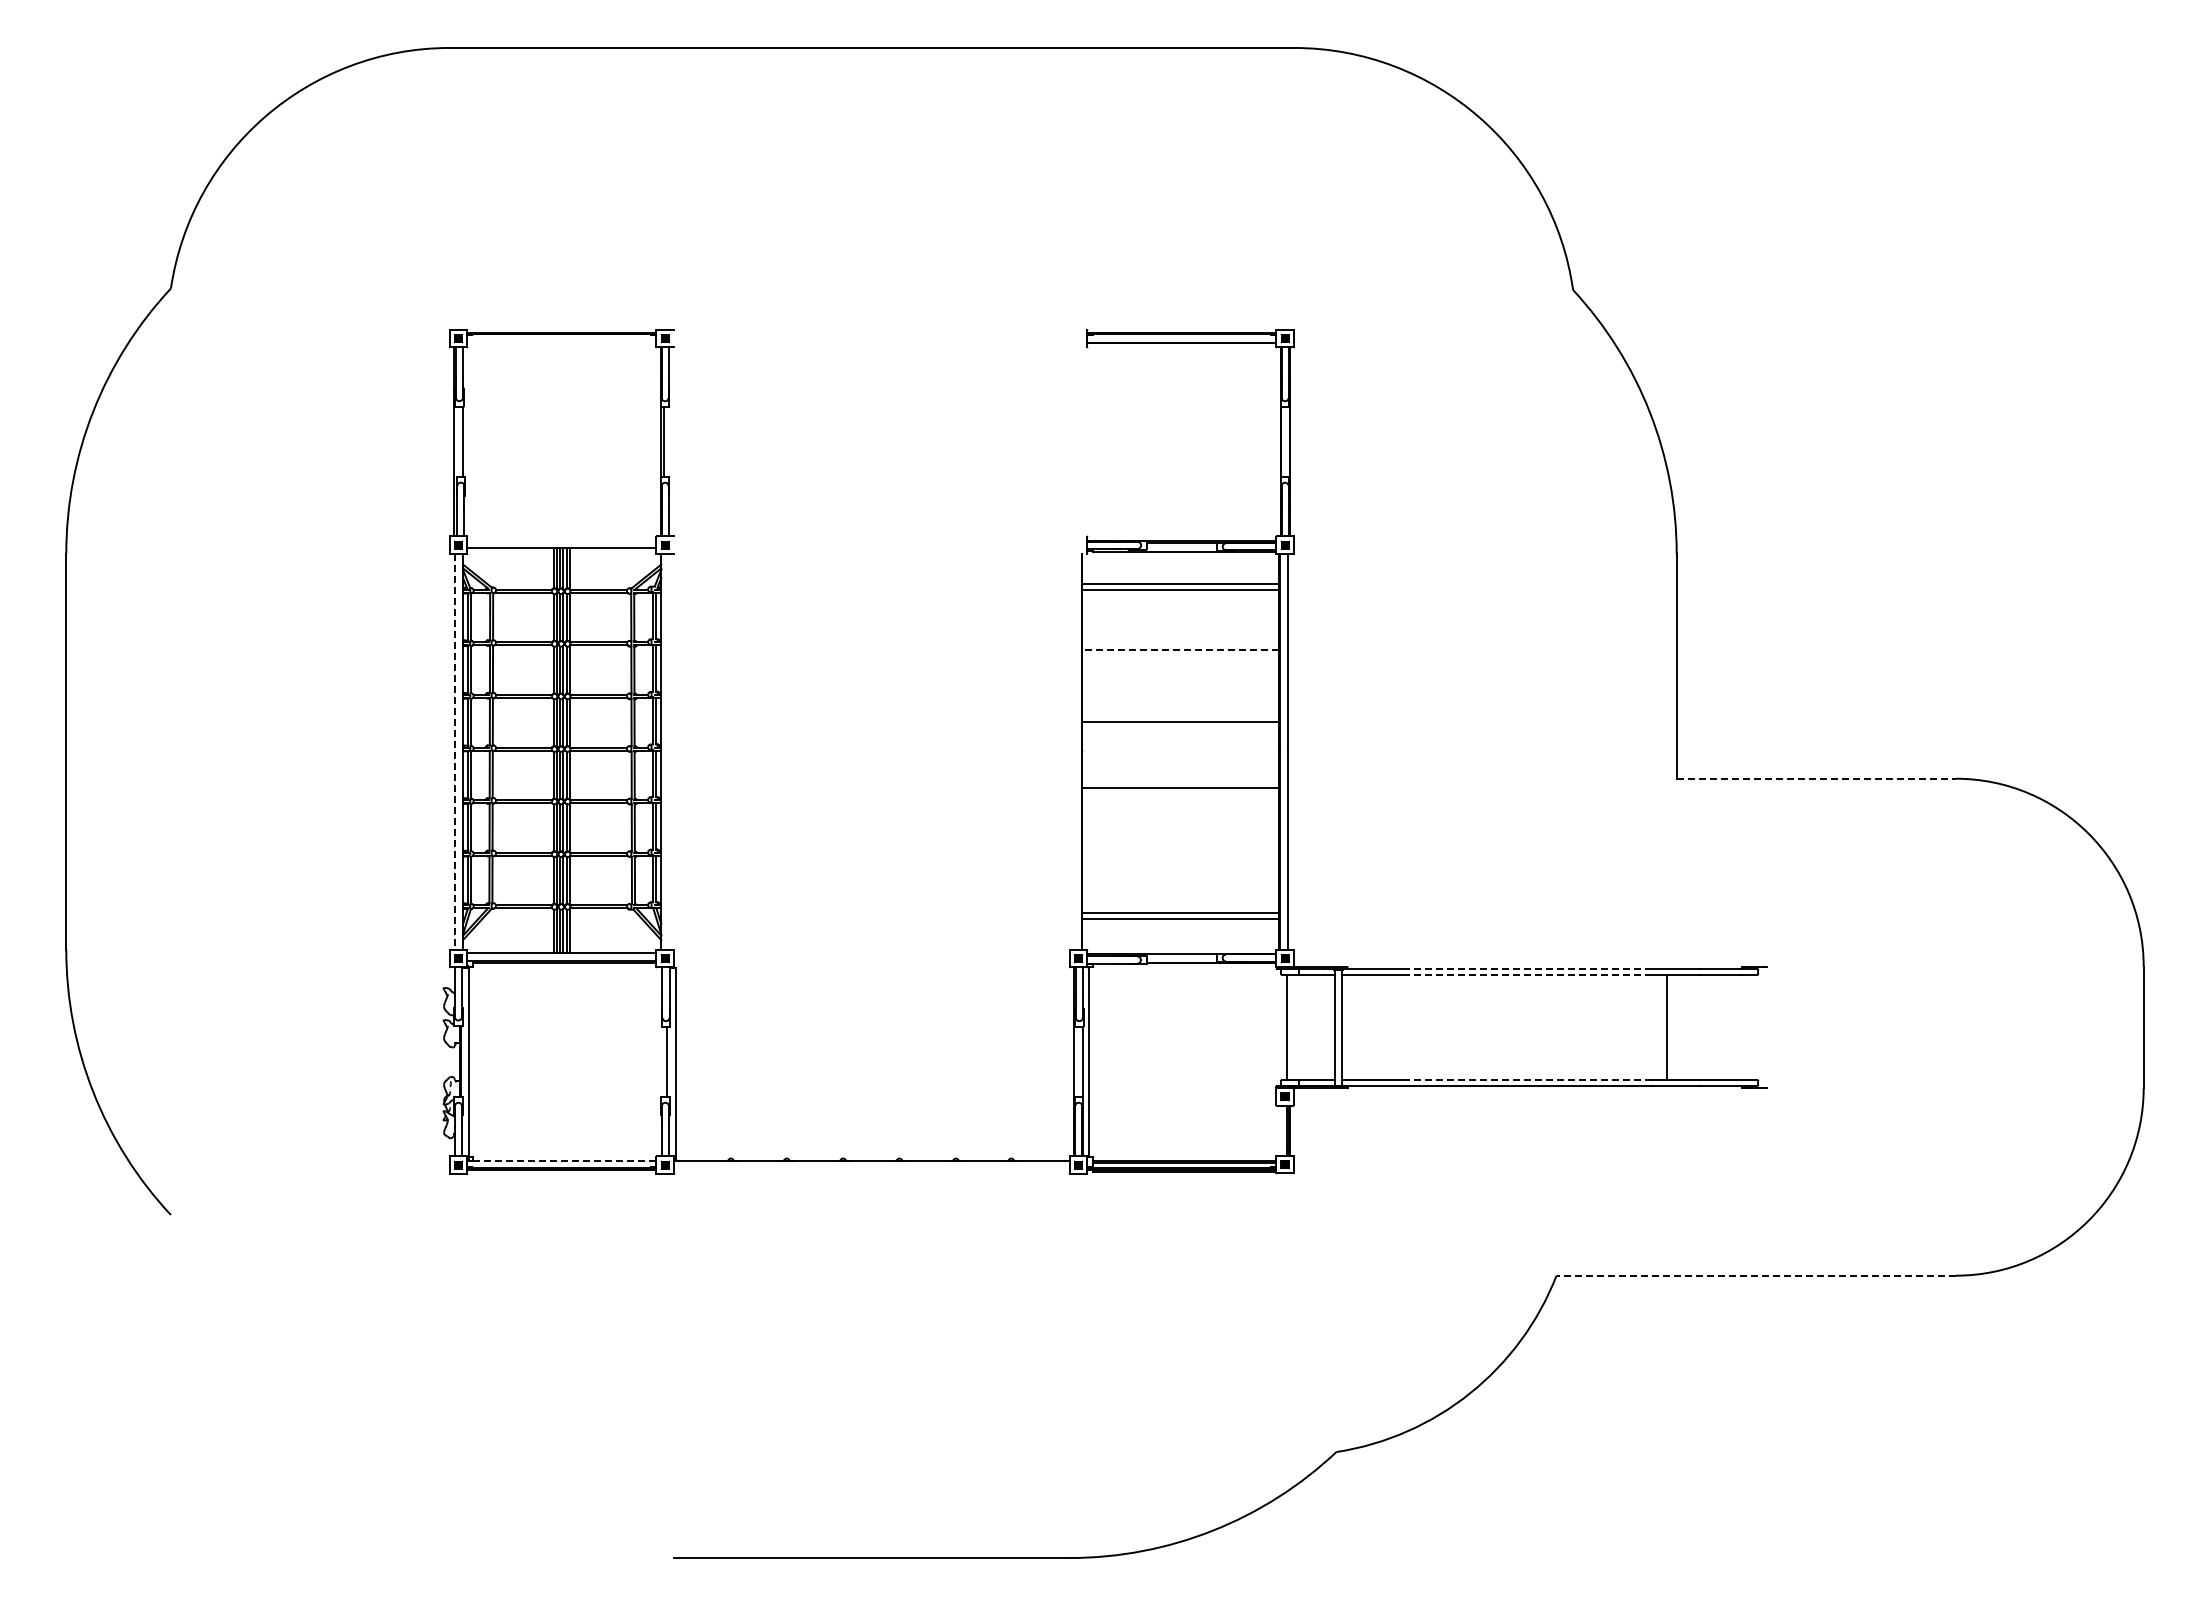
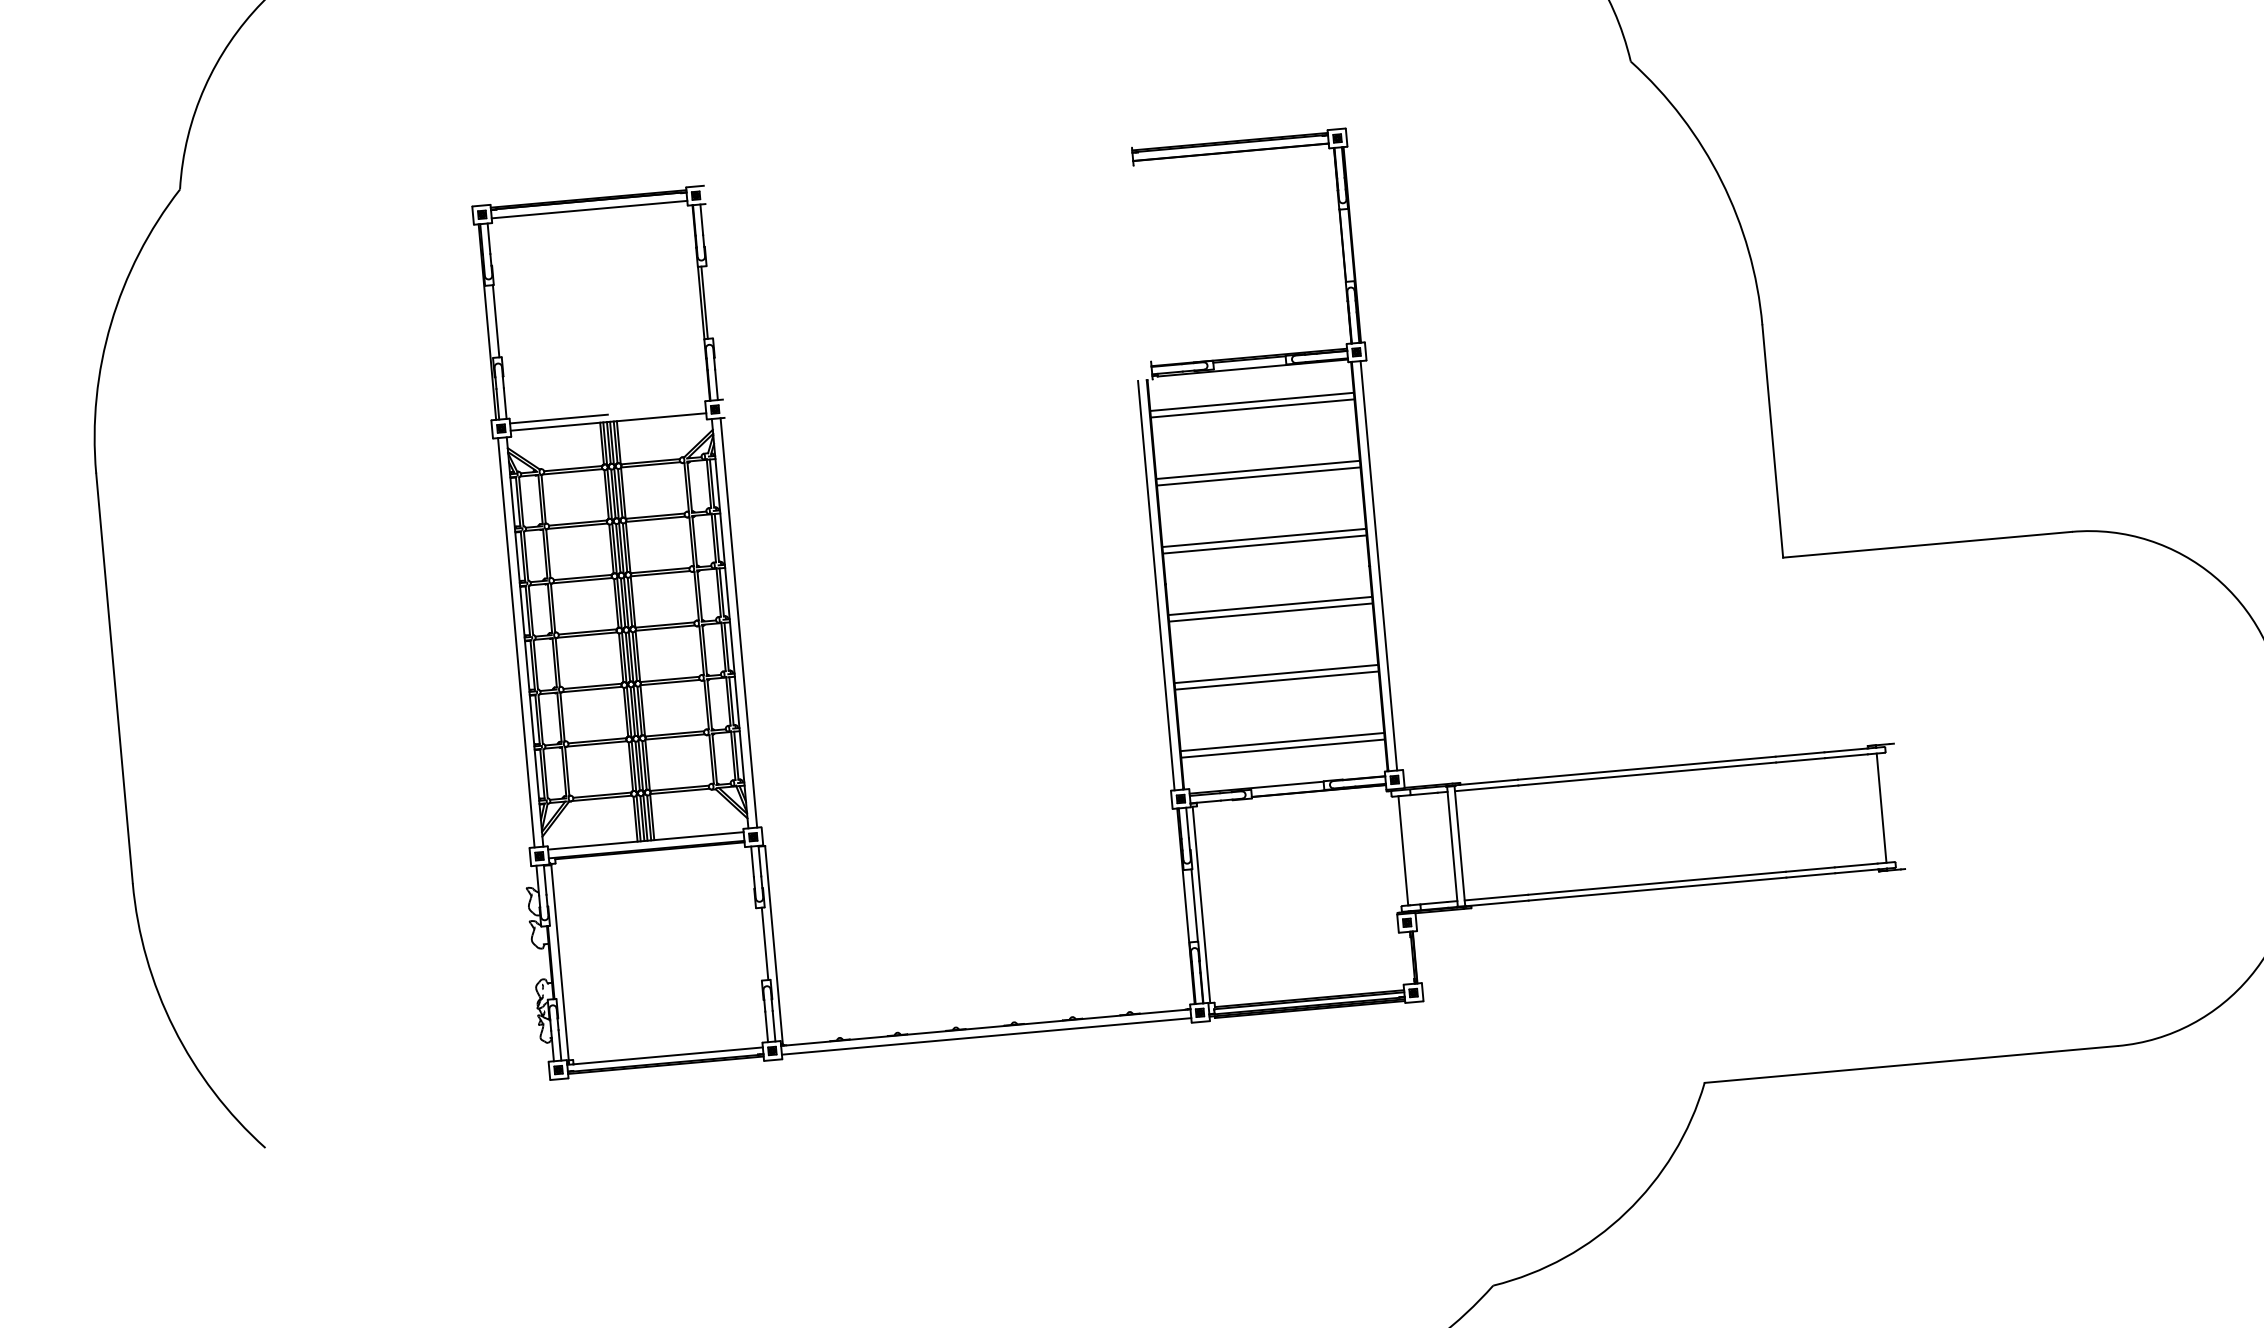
line: (561, 342) -> (589, 209), added
line: (514, 541) -> (558, 419), added
line: (1180, 649) -> (1257, 469), dashed -> solid
line: (1180, 656) -> (1258, 477), added
line: (1180, 715) -> (1263, 538), added
line: (454, 751) -> (516, 642), dashed -> solid
line: (669, 751) -> (738, 622), added
line: (1073, 751) -> (1156, 585), added
line: (1816, 778) -> (1927, 544), dashed -> solid
line: (1180, 781) -> (1270, 606), added
line: (1180, 846) -> (1276, 673), added
line: (1180, 853) -> (1276, 680), added
line: (1527, 968) -> (1646, 767), dashed -> solid
line: (1527, 974) -> (1646, 773), dashed -> solid
line: (1666, 1027) -> (1881, 808), moved
line: (1527, 1080) -> (1656, 883), dashed -> solid
line: (565, 1161) -> (668, 1056), dashed -> solid
line: (871, 1169) -> (986, 1036), added
line: (1756, 1275) -> (1911, 1064), dashed -> solid

